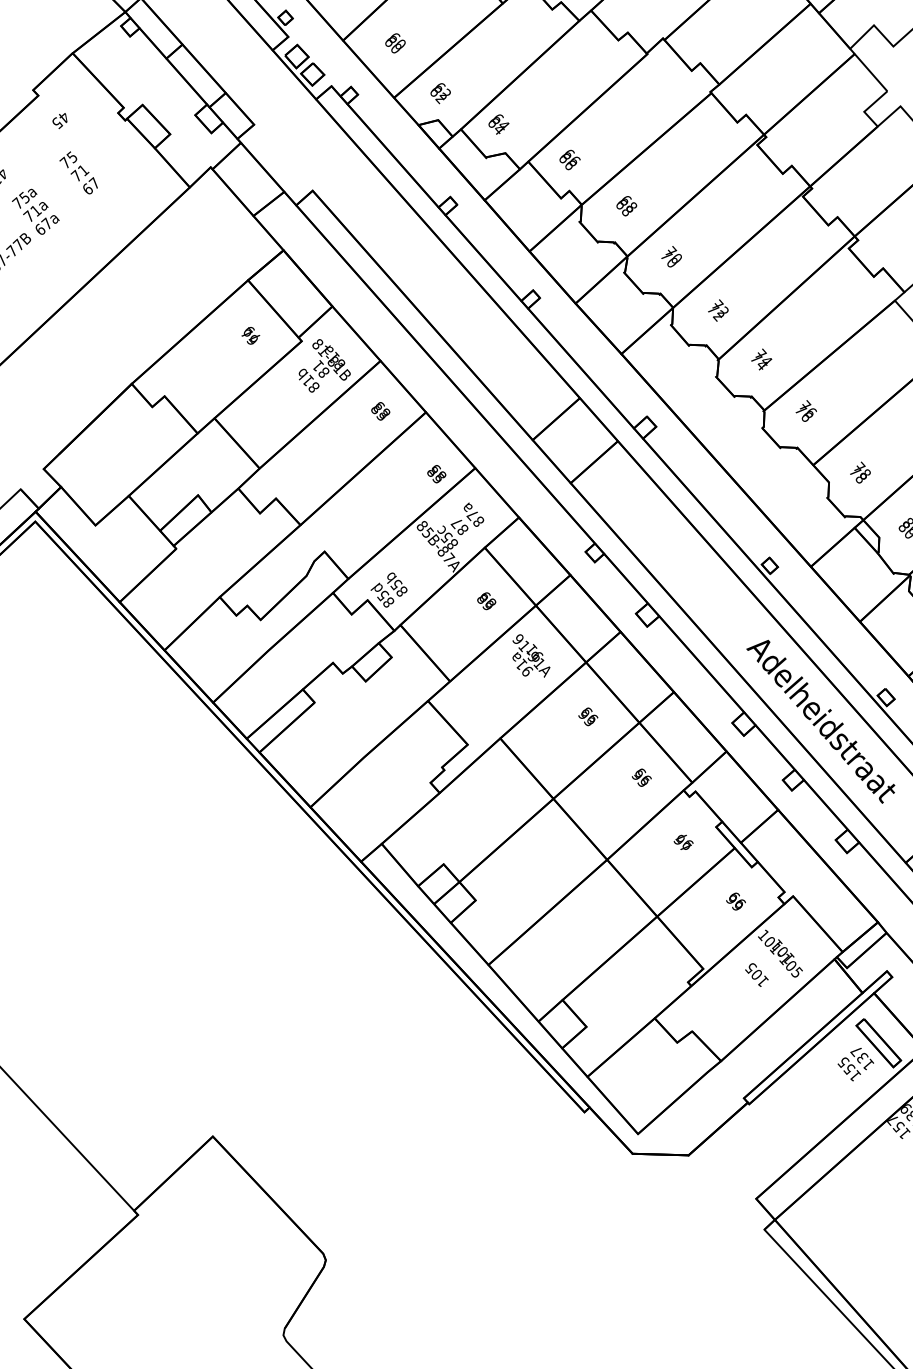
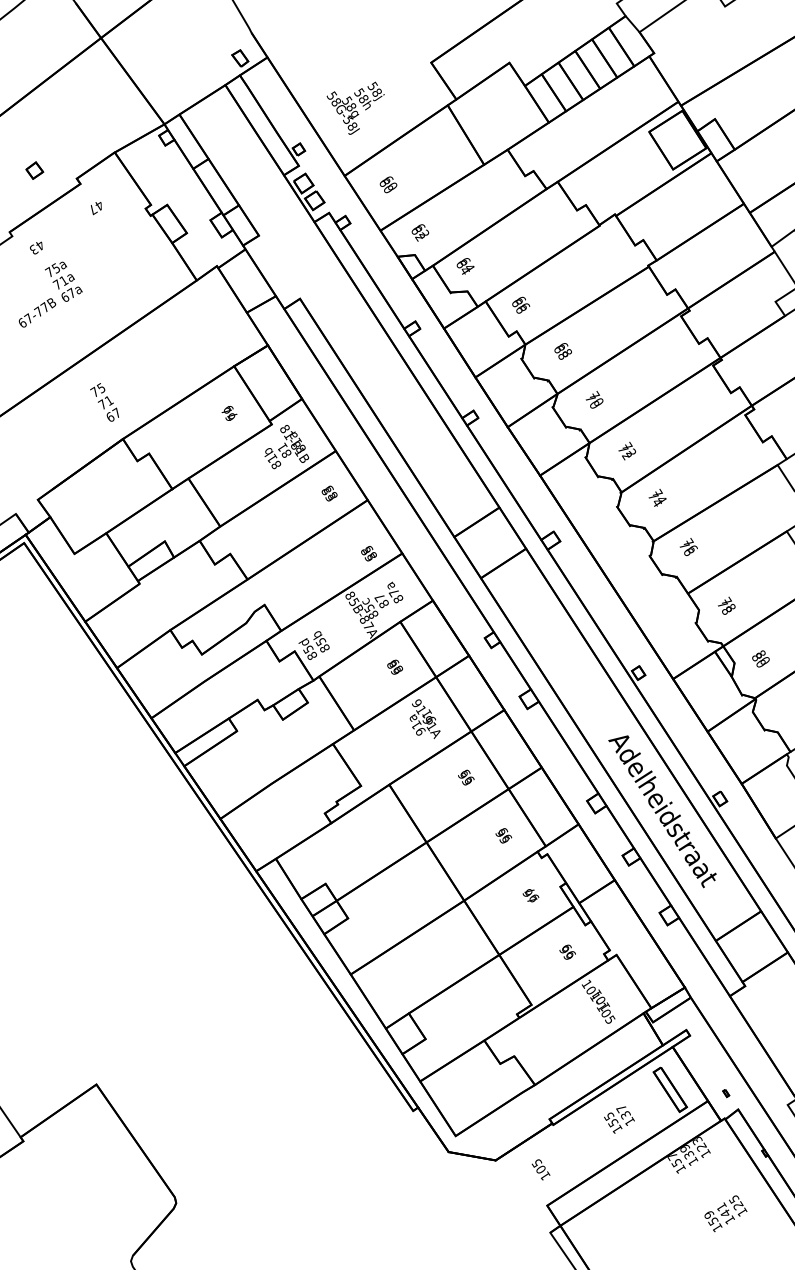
text: (57, 123) -> (93, 209), 45 -> 47
text: (78, 173) -> (104, 402), moved
text: (756, 974) -> (540, 1169), moved
text: (856, 1064) -> (619, 1119), moved

